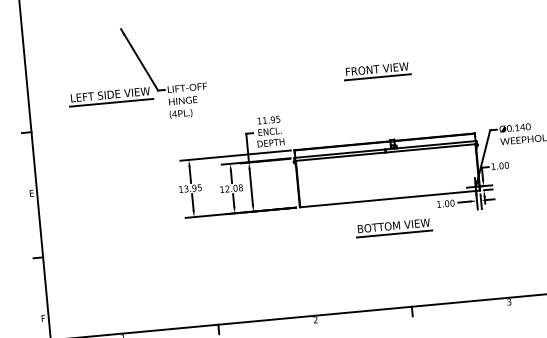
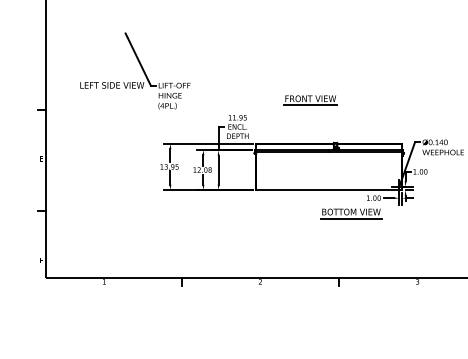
part: (377, 71) -> (310, 100), moved
line: (111, 103) -> (112, 92), removed
part: (394, 227) -> (351, 213), moved

